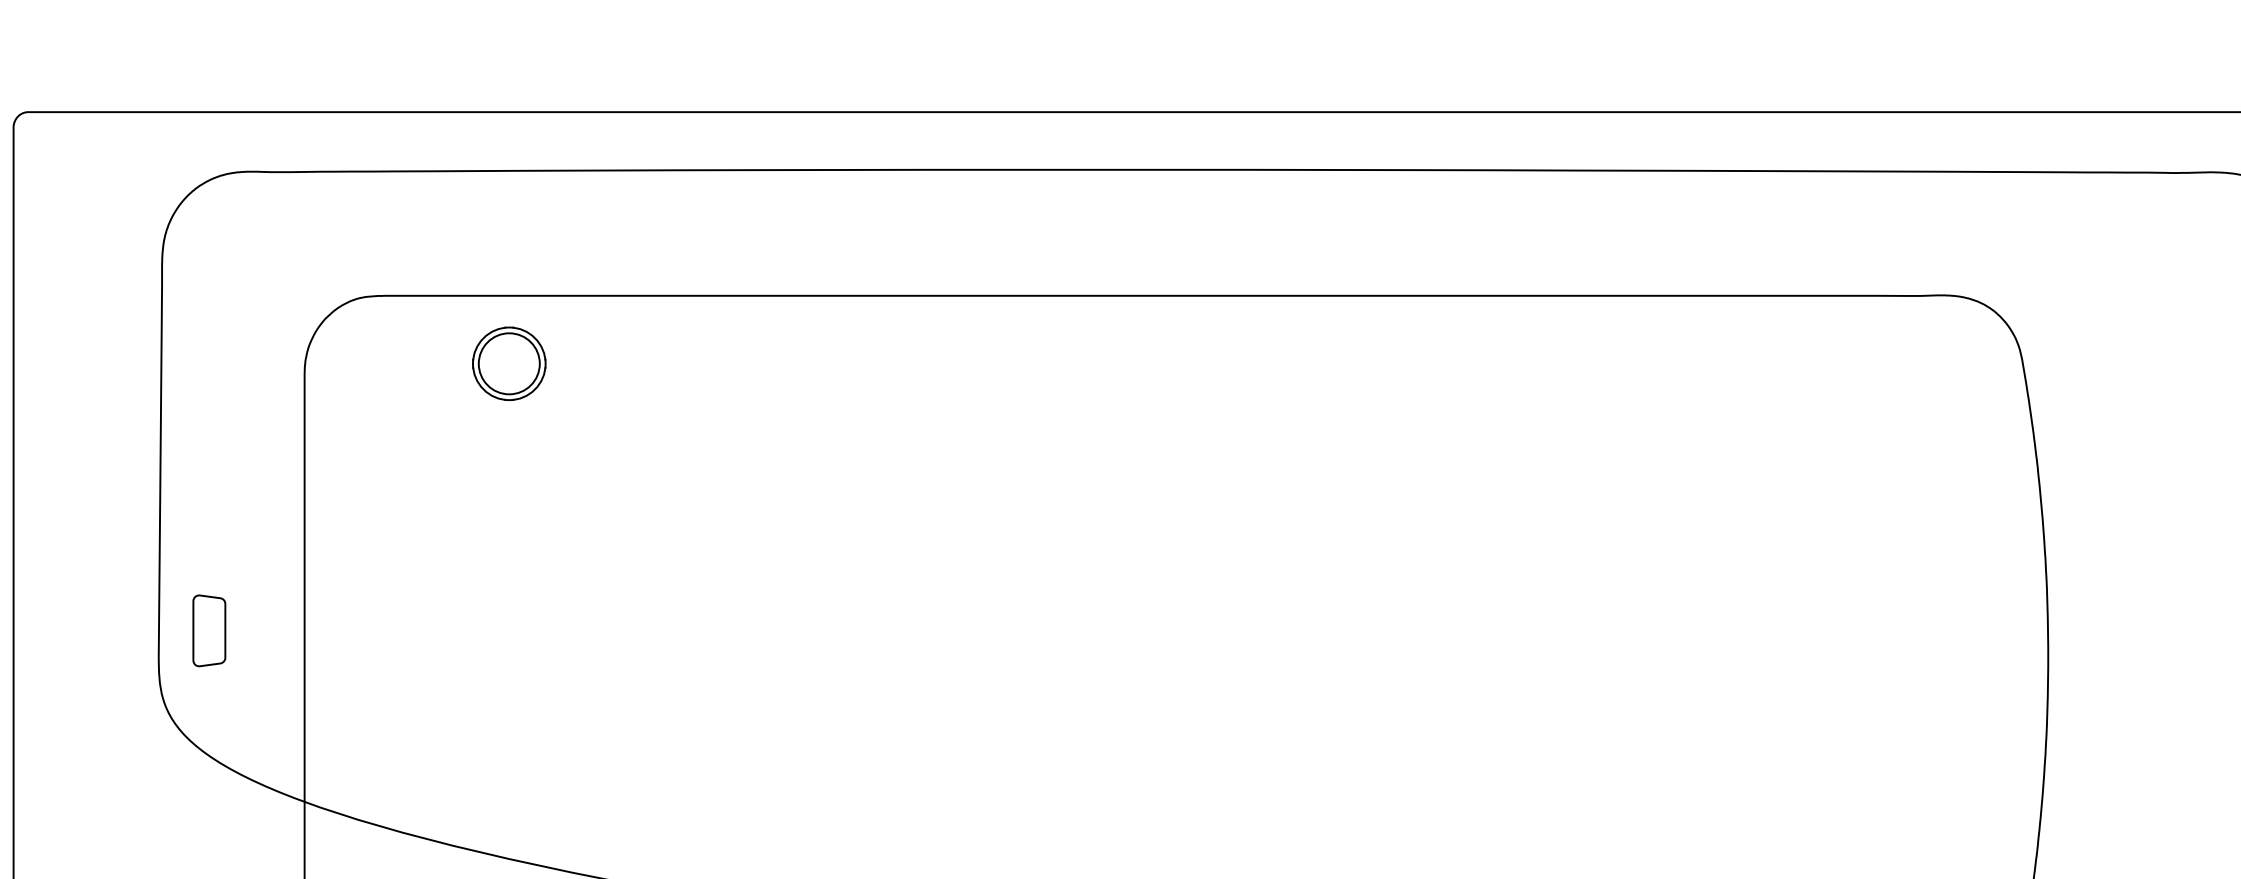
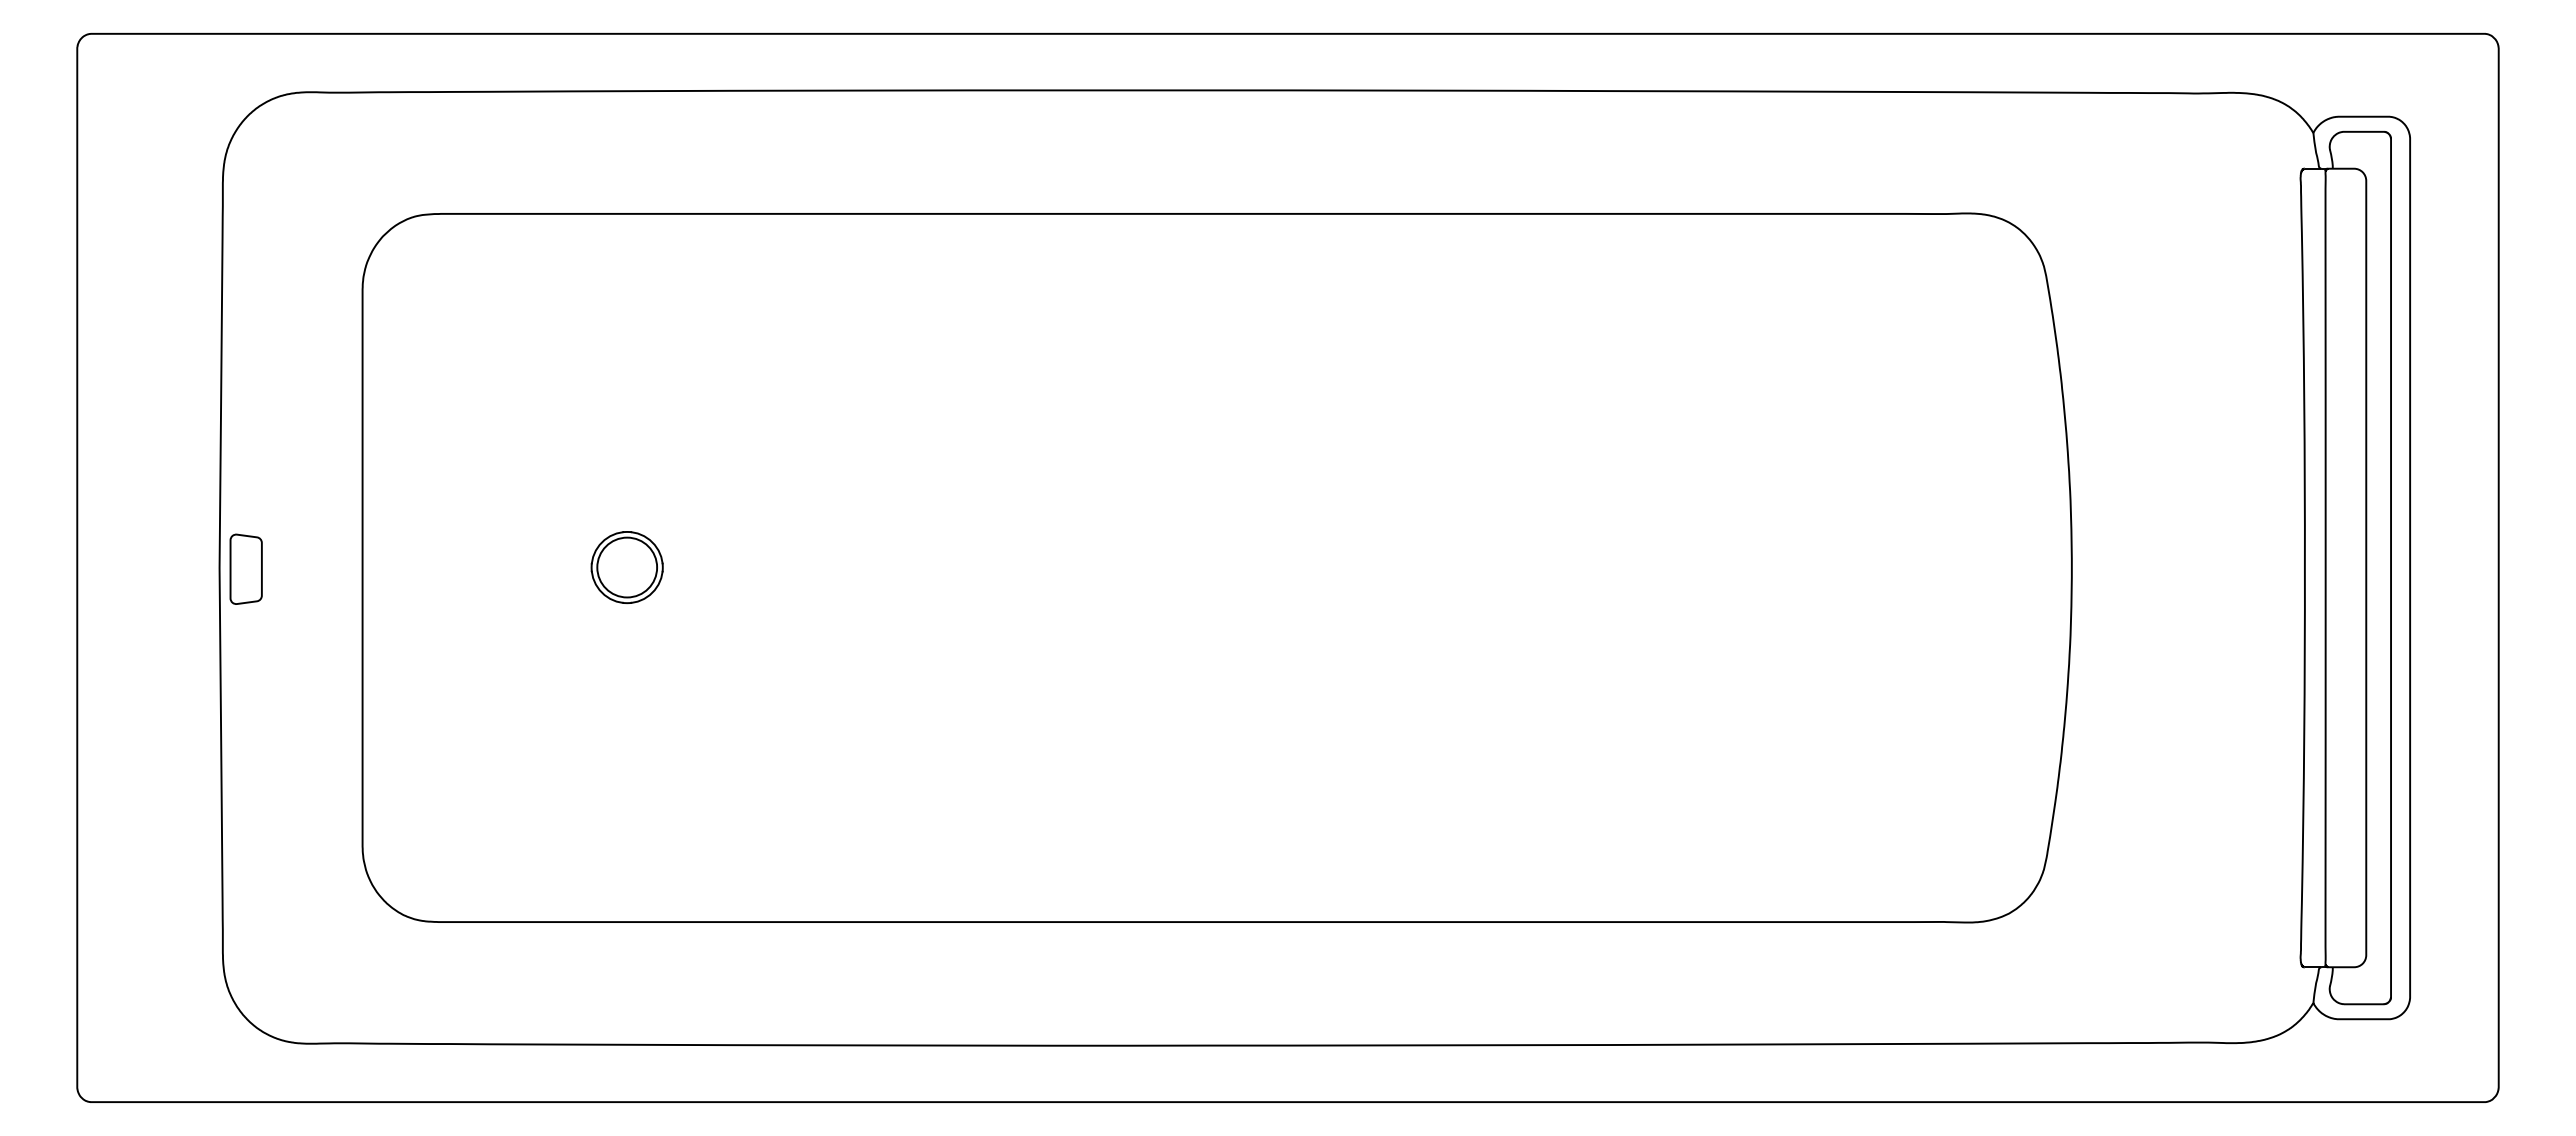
part: (508, 363) -> (626, 567), moved
part: (208, 630) -> (245, 568), moved

